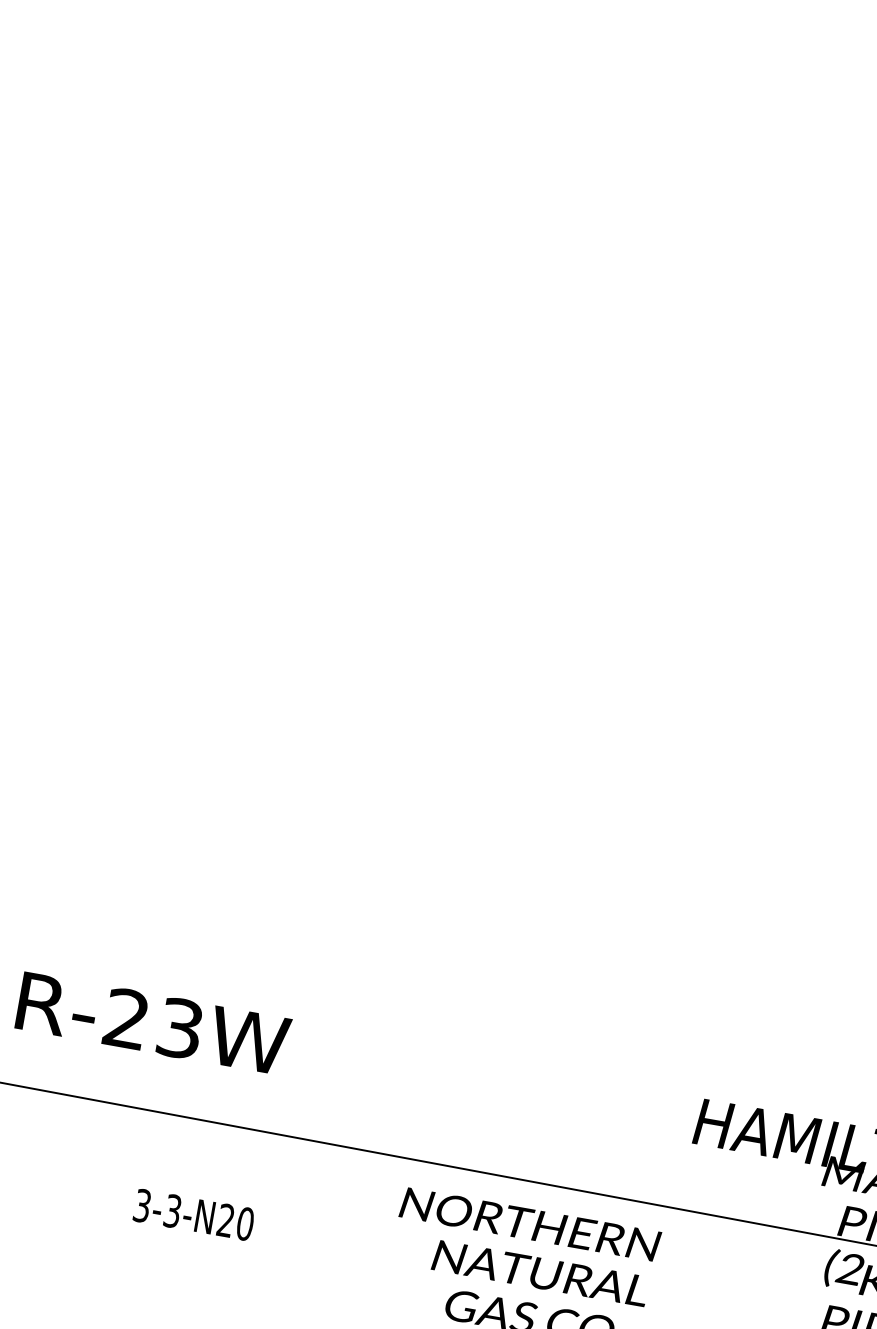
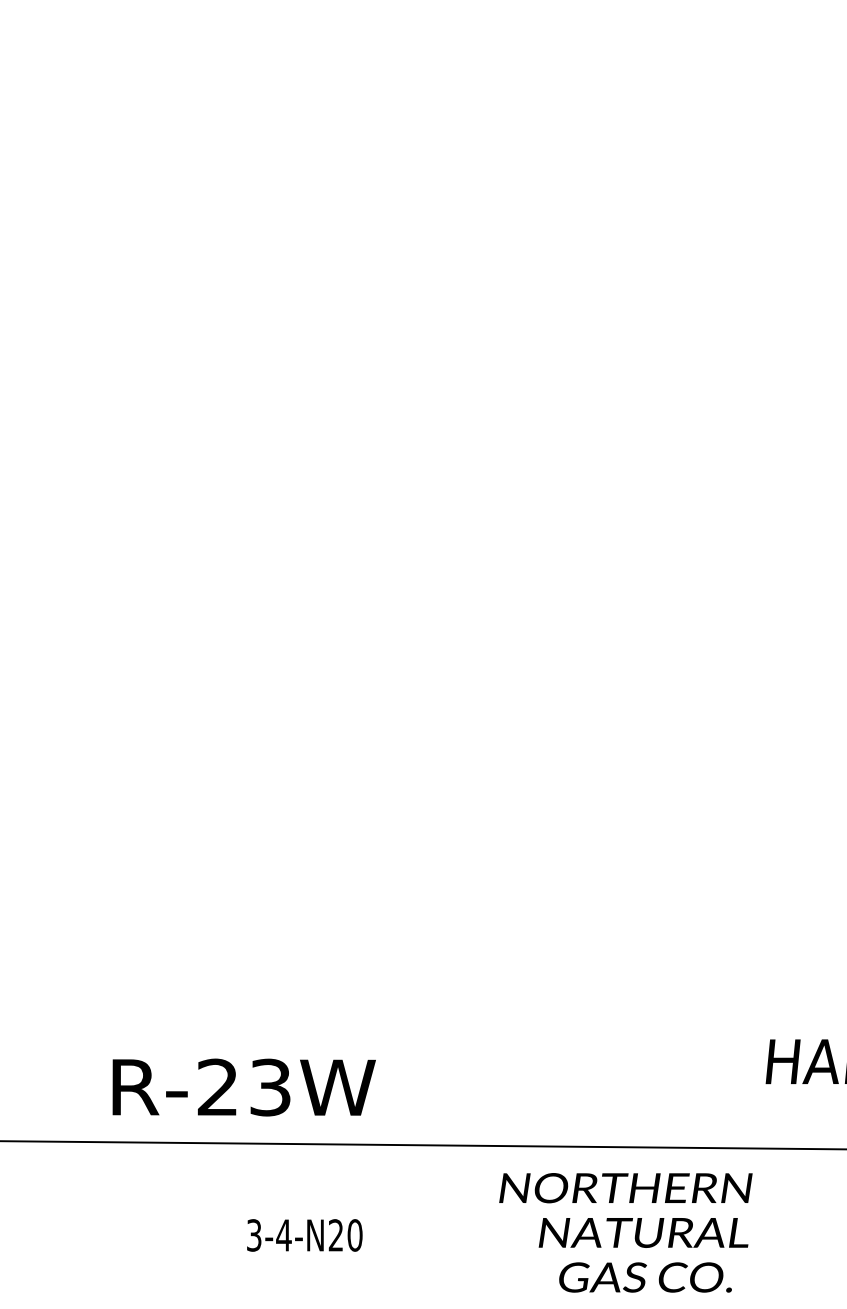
text: (152, 1023) -> (243, 1087), moved
text: (172, 1211) -> (283, 1235), 3-3-N20 -> 3-4-N20

